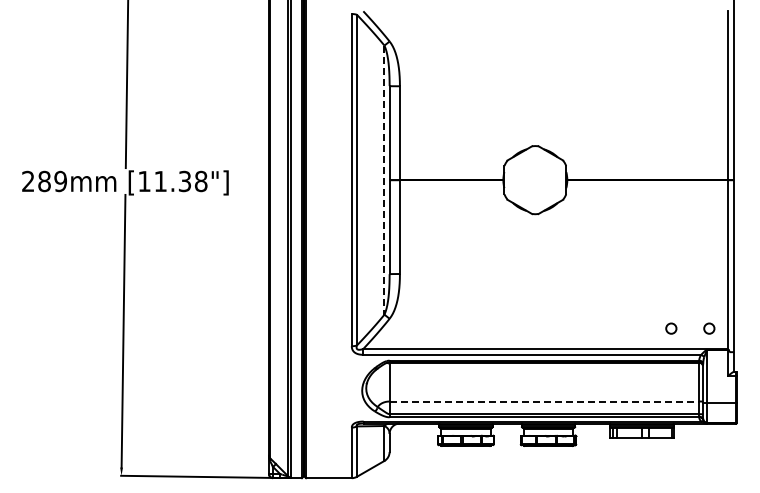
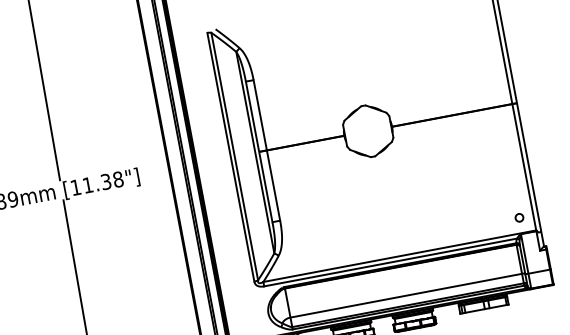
line: (384, 180) -> (255, 152), dashed -> solid
circle: (671, 328) -> (491, 223), removed
line: (544, 401) -> (406, 295), dashed -> solid

